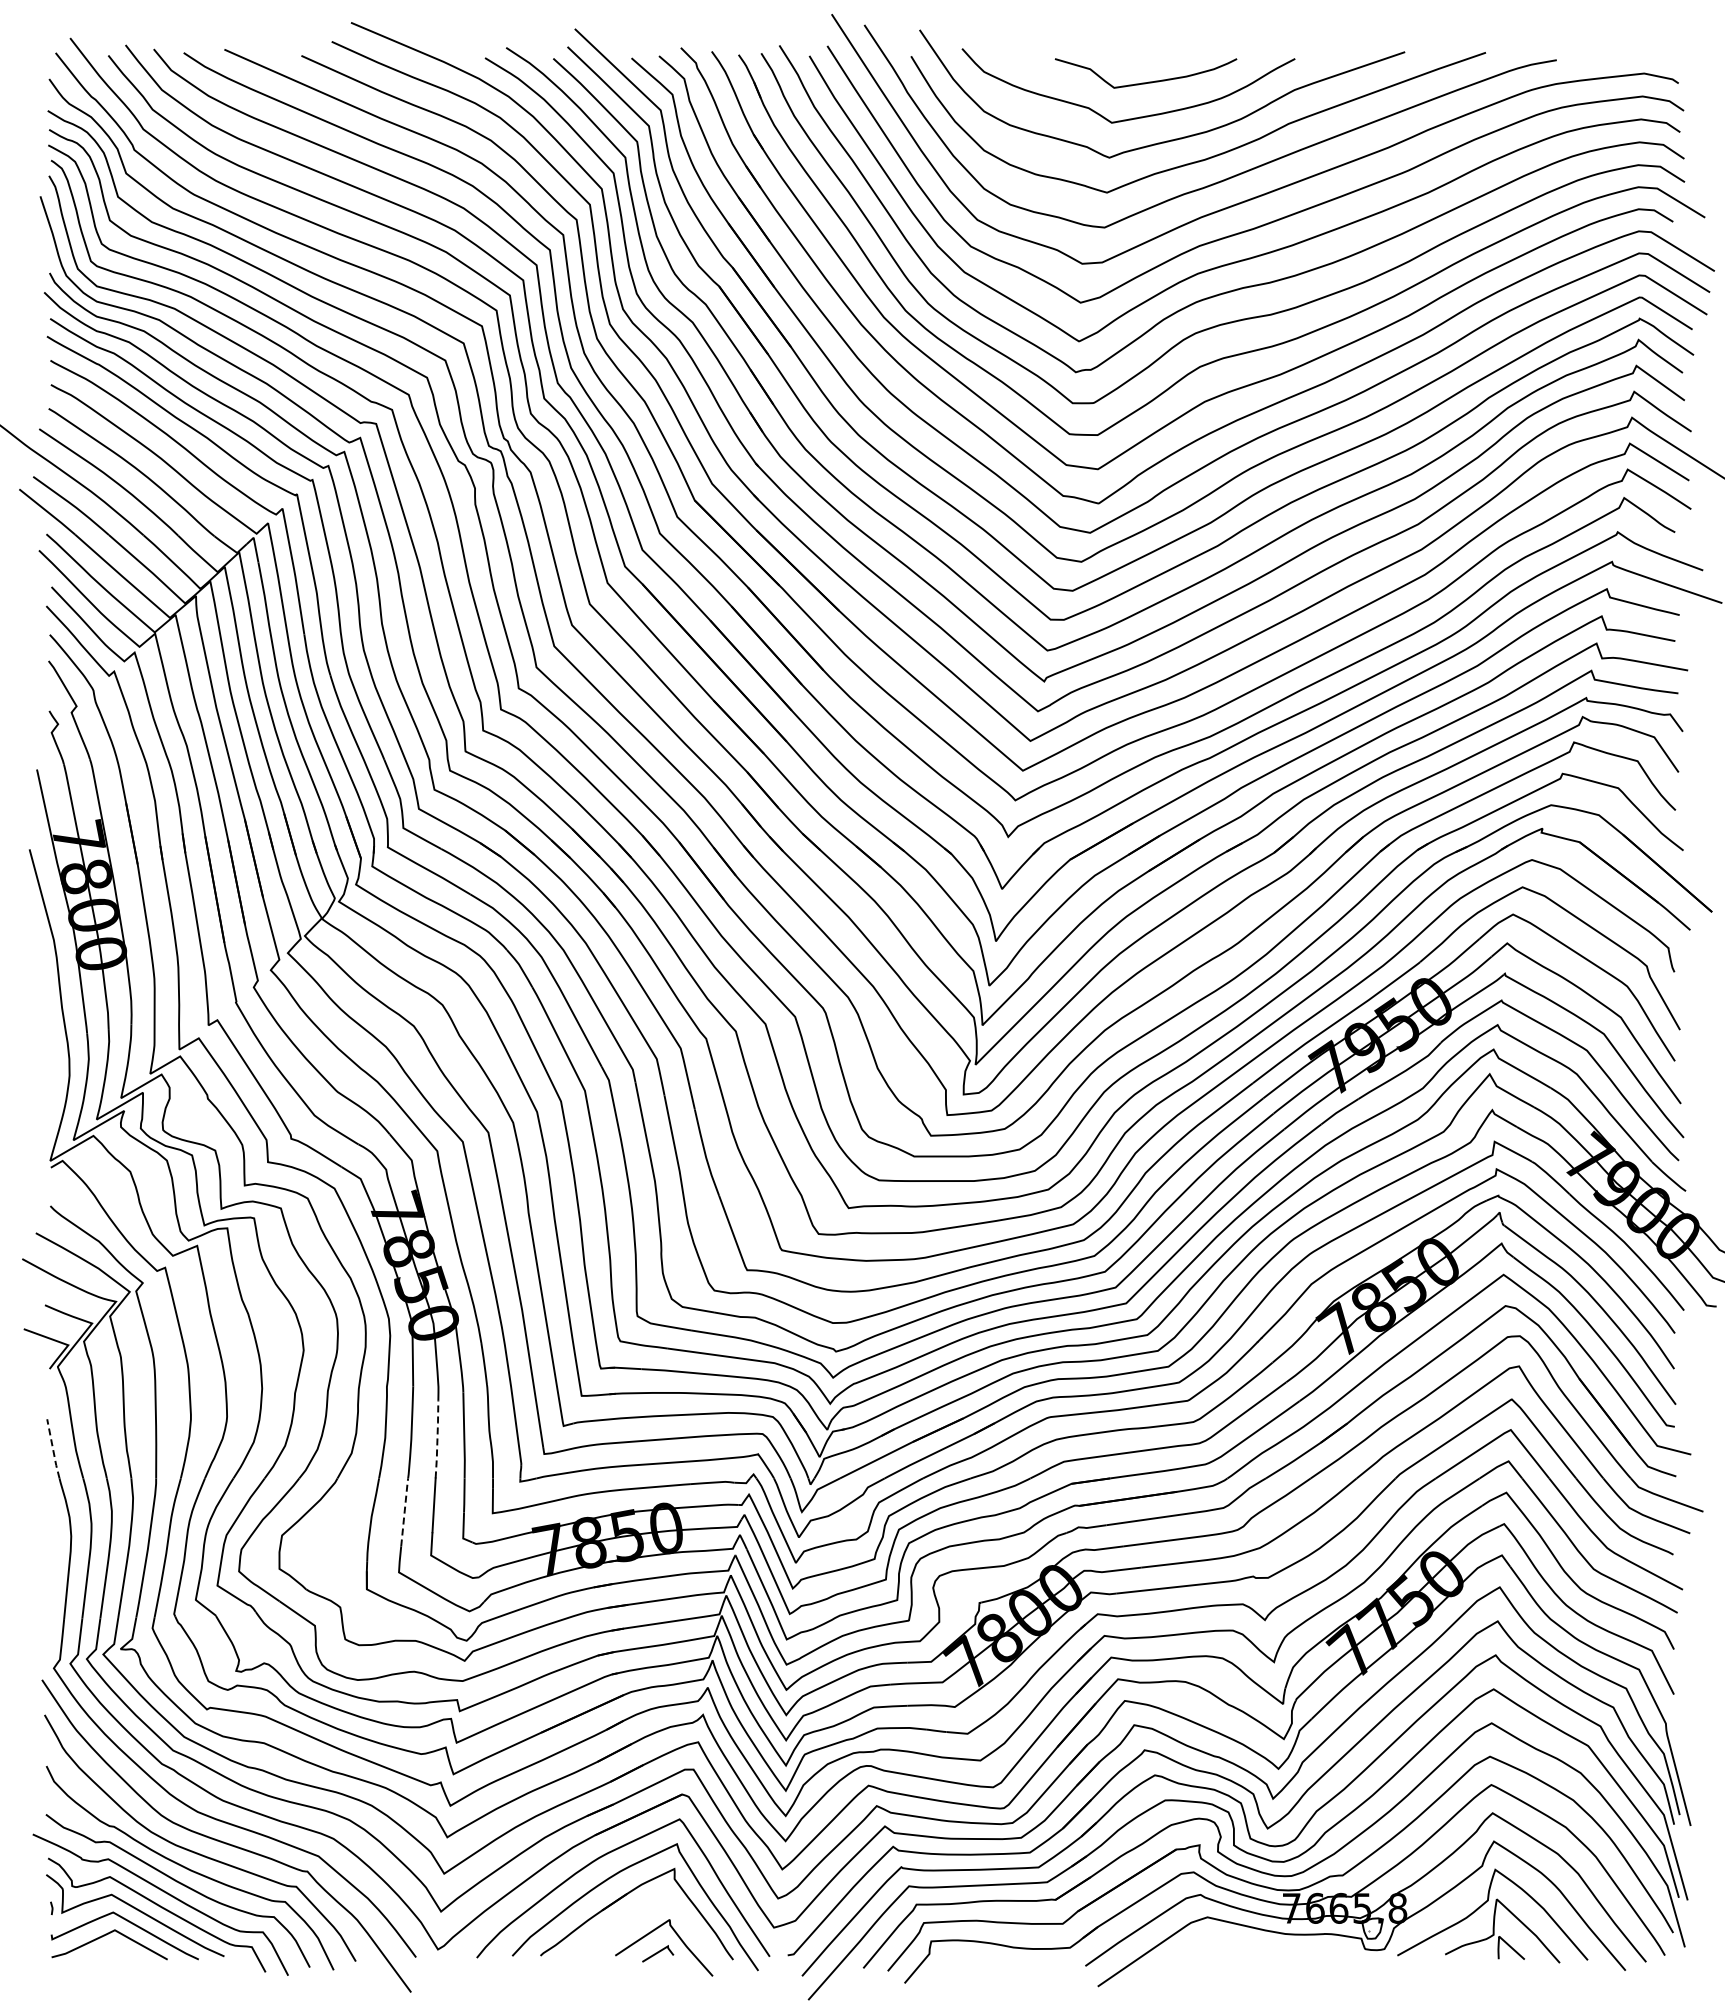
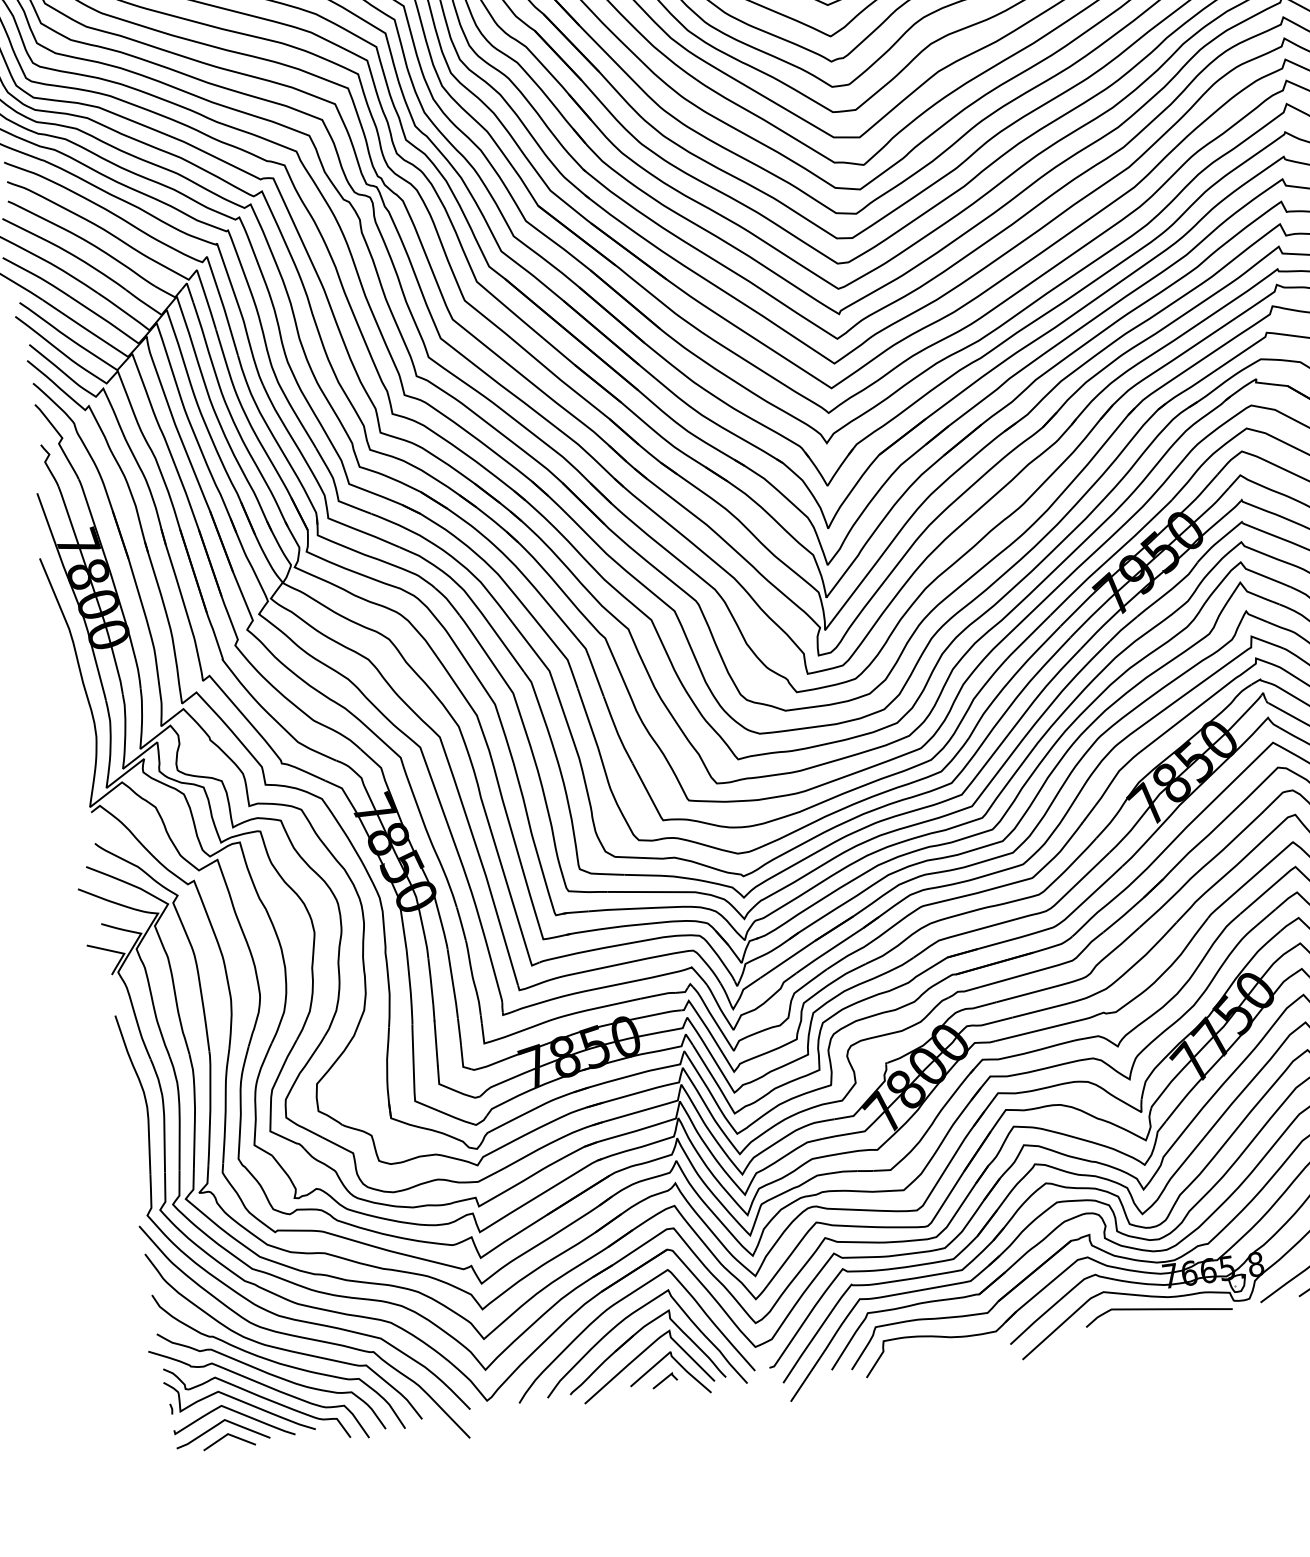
line: (437, 1438) -> (431, 989), dashed -> solid
line: (53, 1449) -> (123, 1039), dashed -> solid
line: (404, 1511) -> (413, 1051), dashed -> solid
curve: (630, 1920) -> (639, 1356), added
curve: (1271, 1948) -> (1158, 1310), added
line: (114, 1950) -> (226, 1436), added

